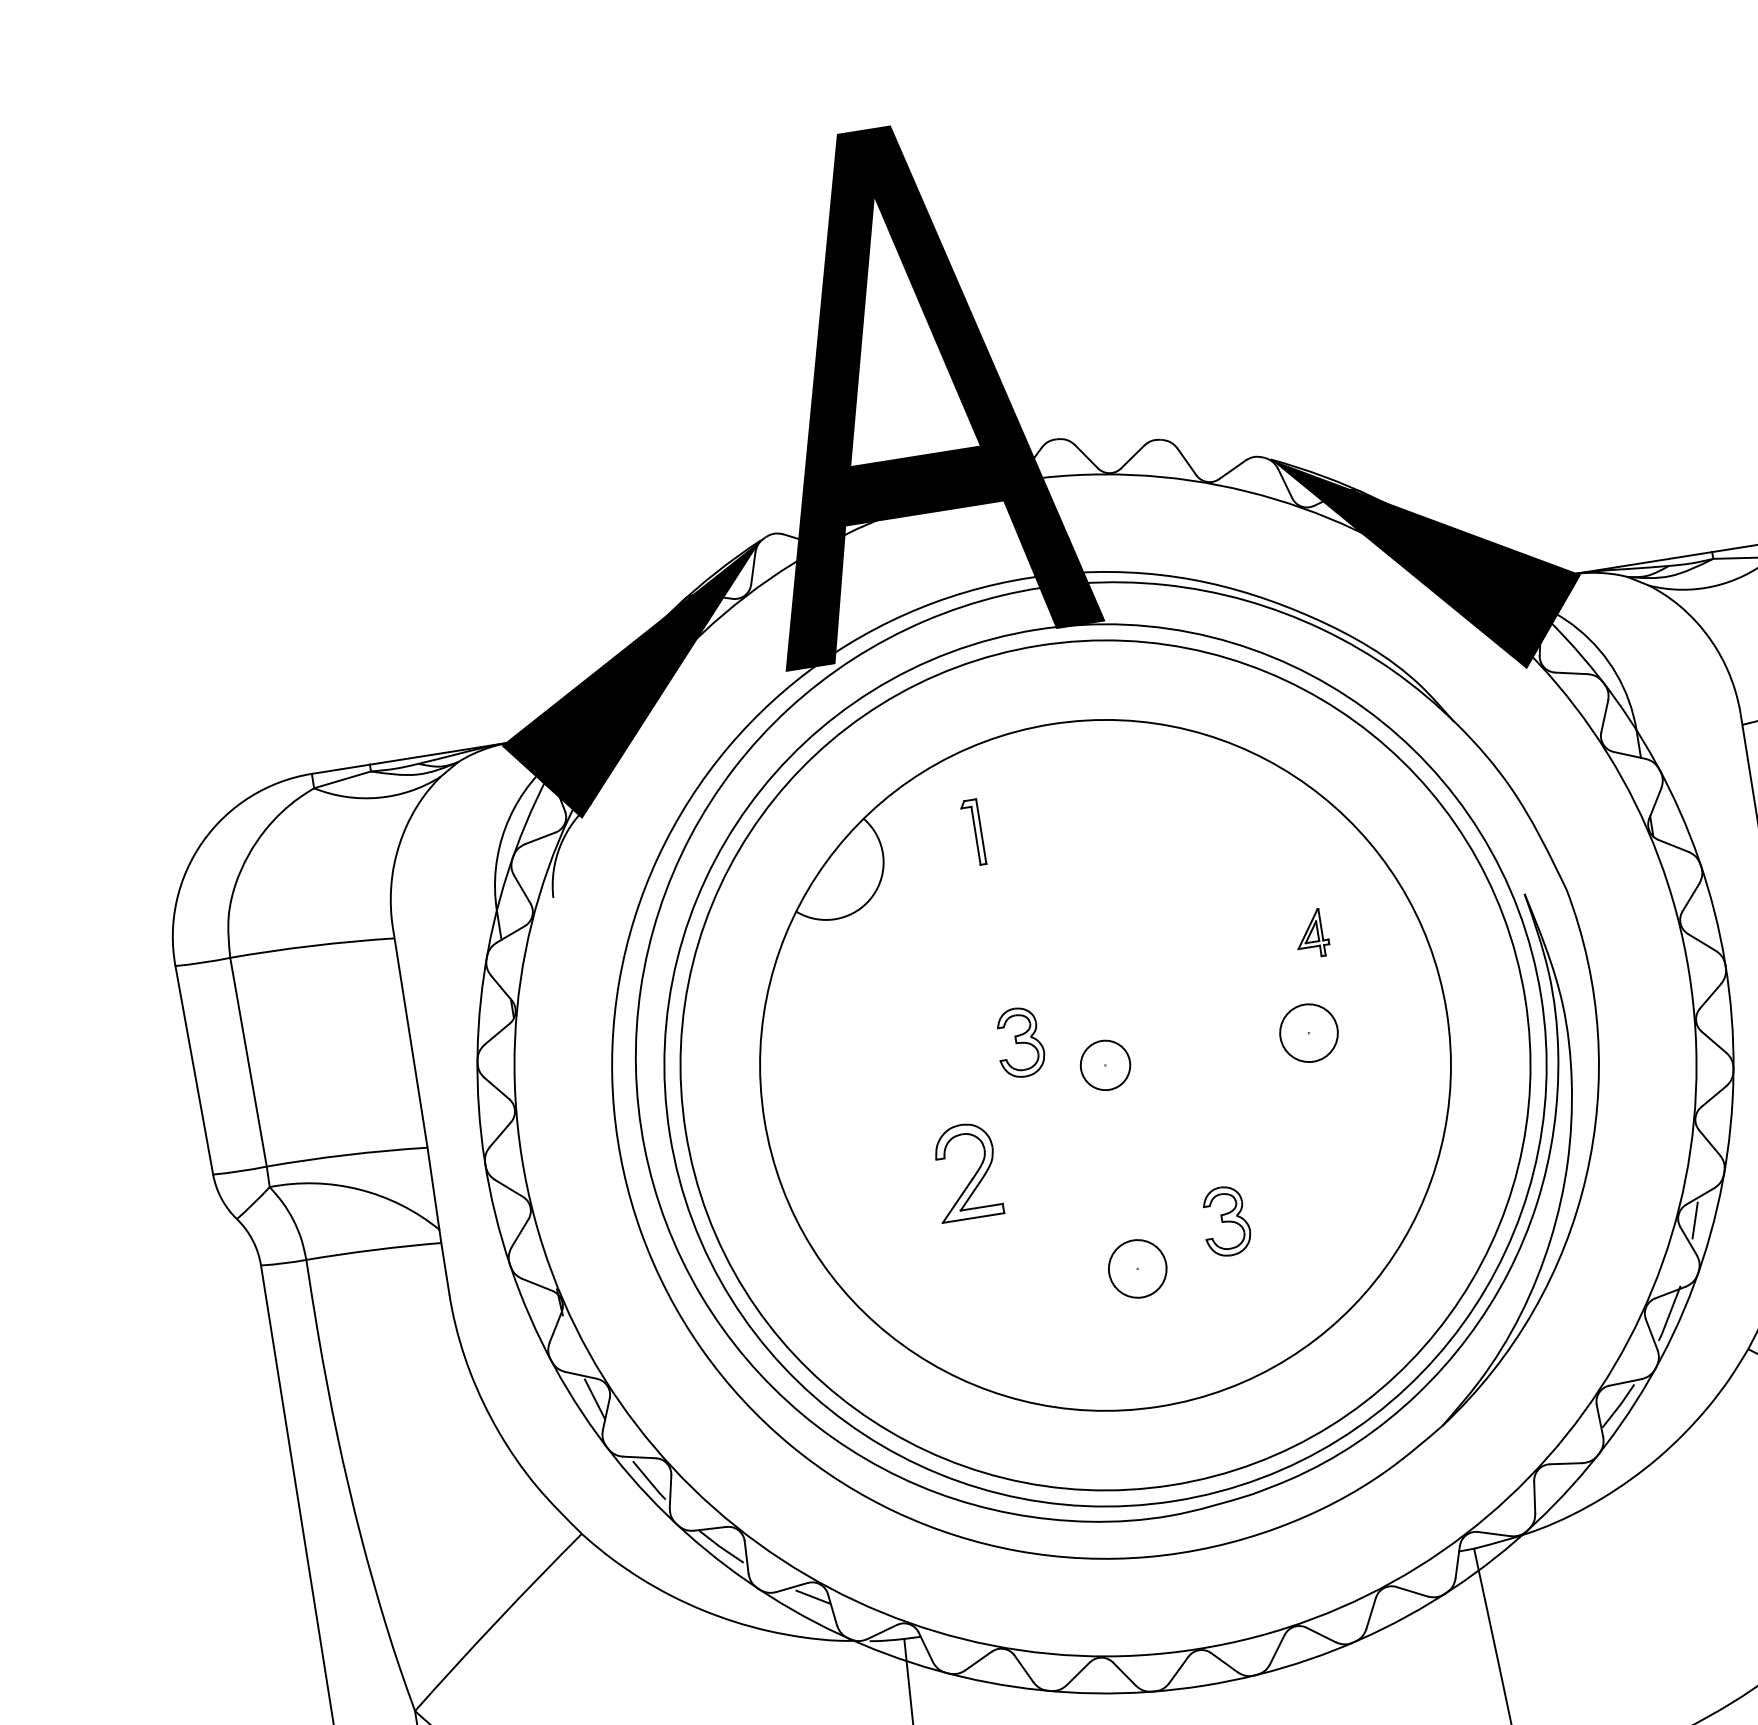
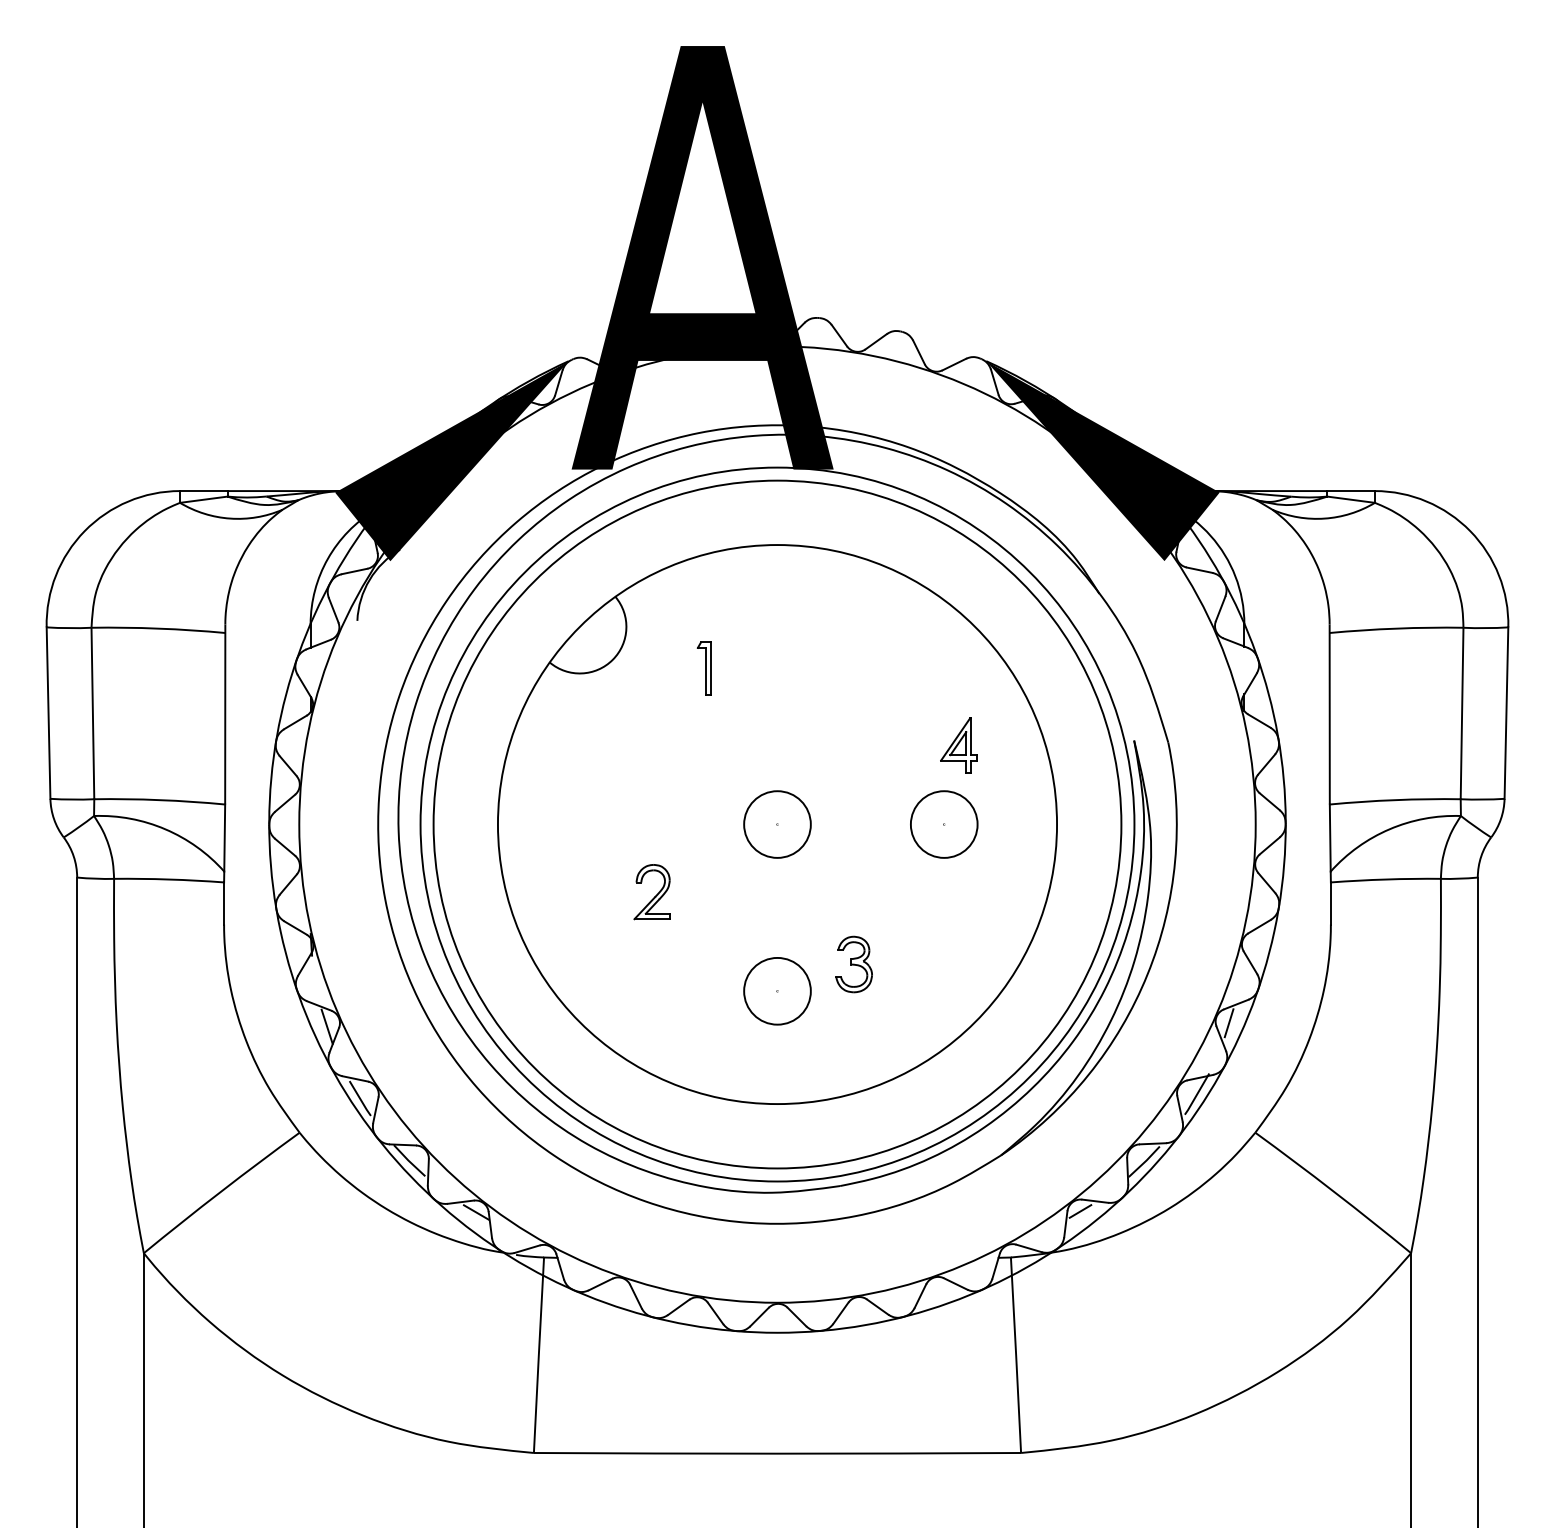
part: (972, 832) -> (703, 668), moved
part: (1311, 933) -> (958, 745), size x1.43
circle: (1308, 1033) -> (943, 824), size x1.43
part: (1019, 1042) -> (711, 795), removed
circle: (1105, 1065) -> (777, 824), size x1.67
part: (964, 1172) -> (651, 892), size x0.71
circle: (1137, 1267) -> (777, 990), size x1.43
line: (1550, 1479) -> (1080, 1211), added

